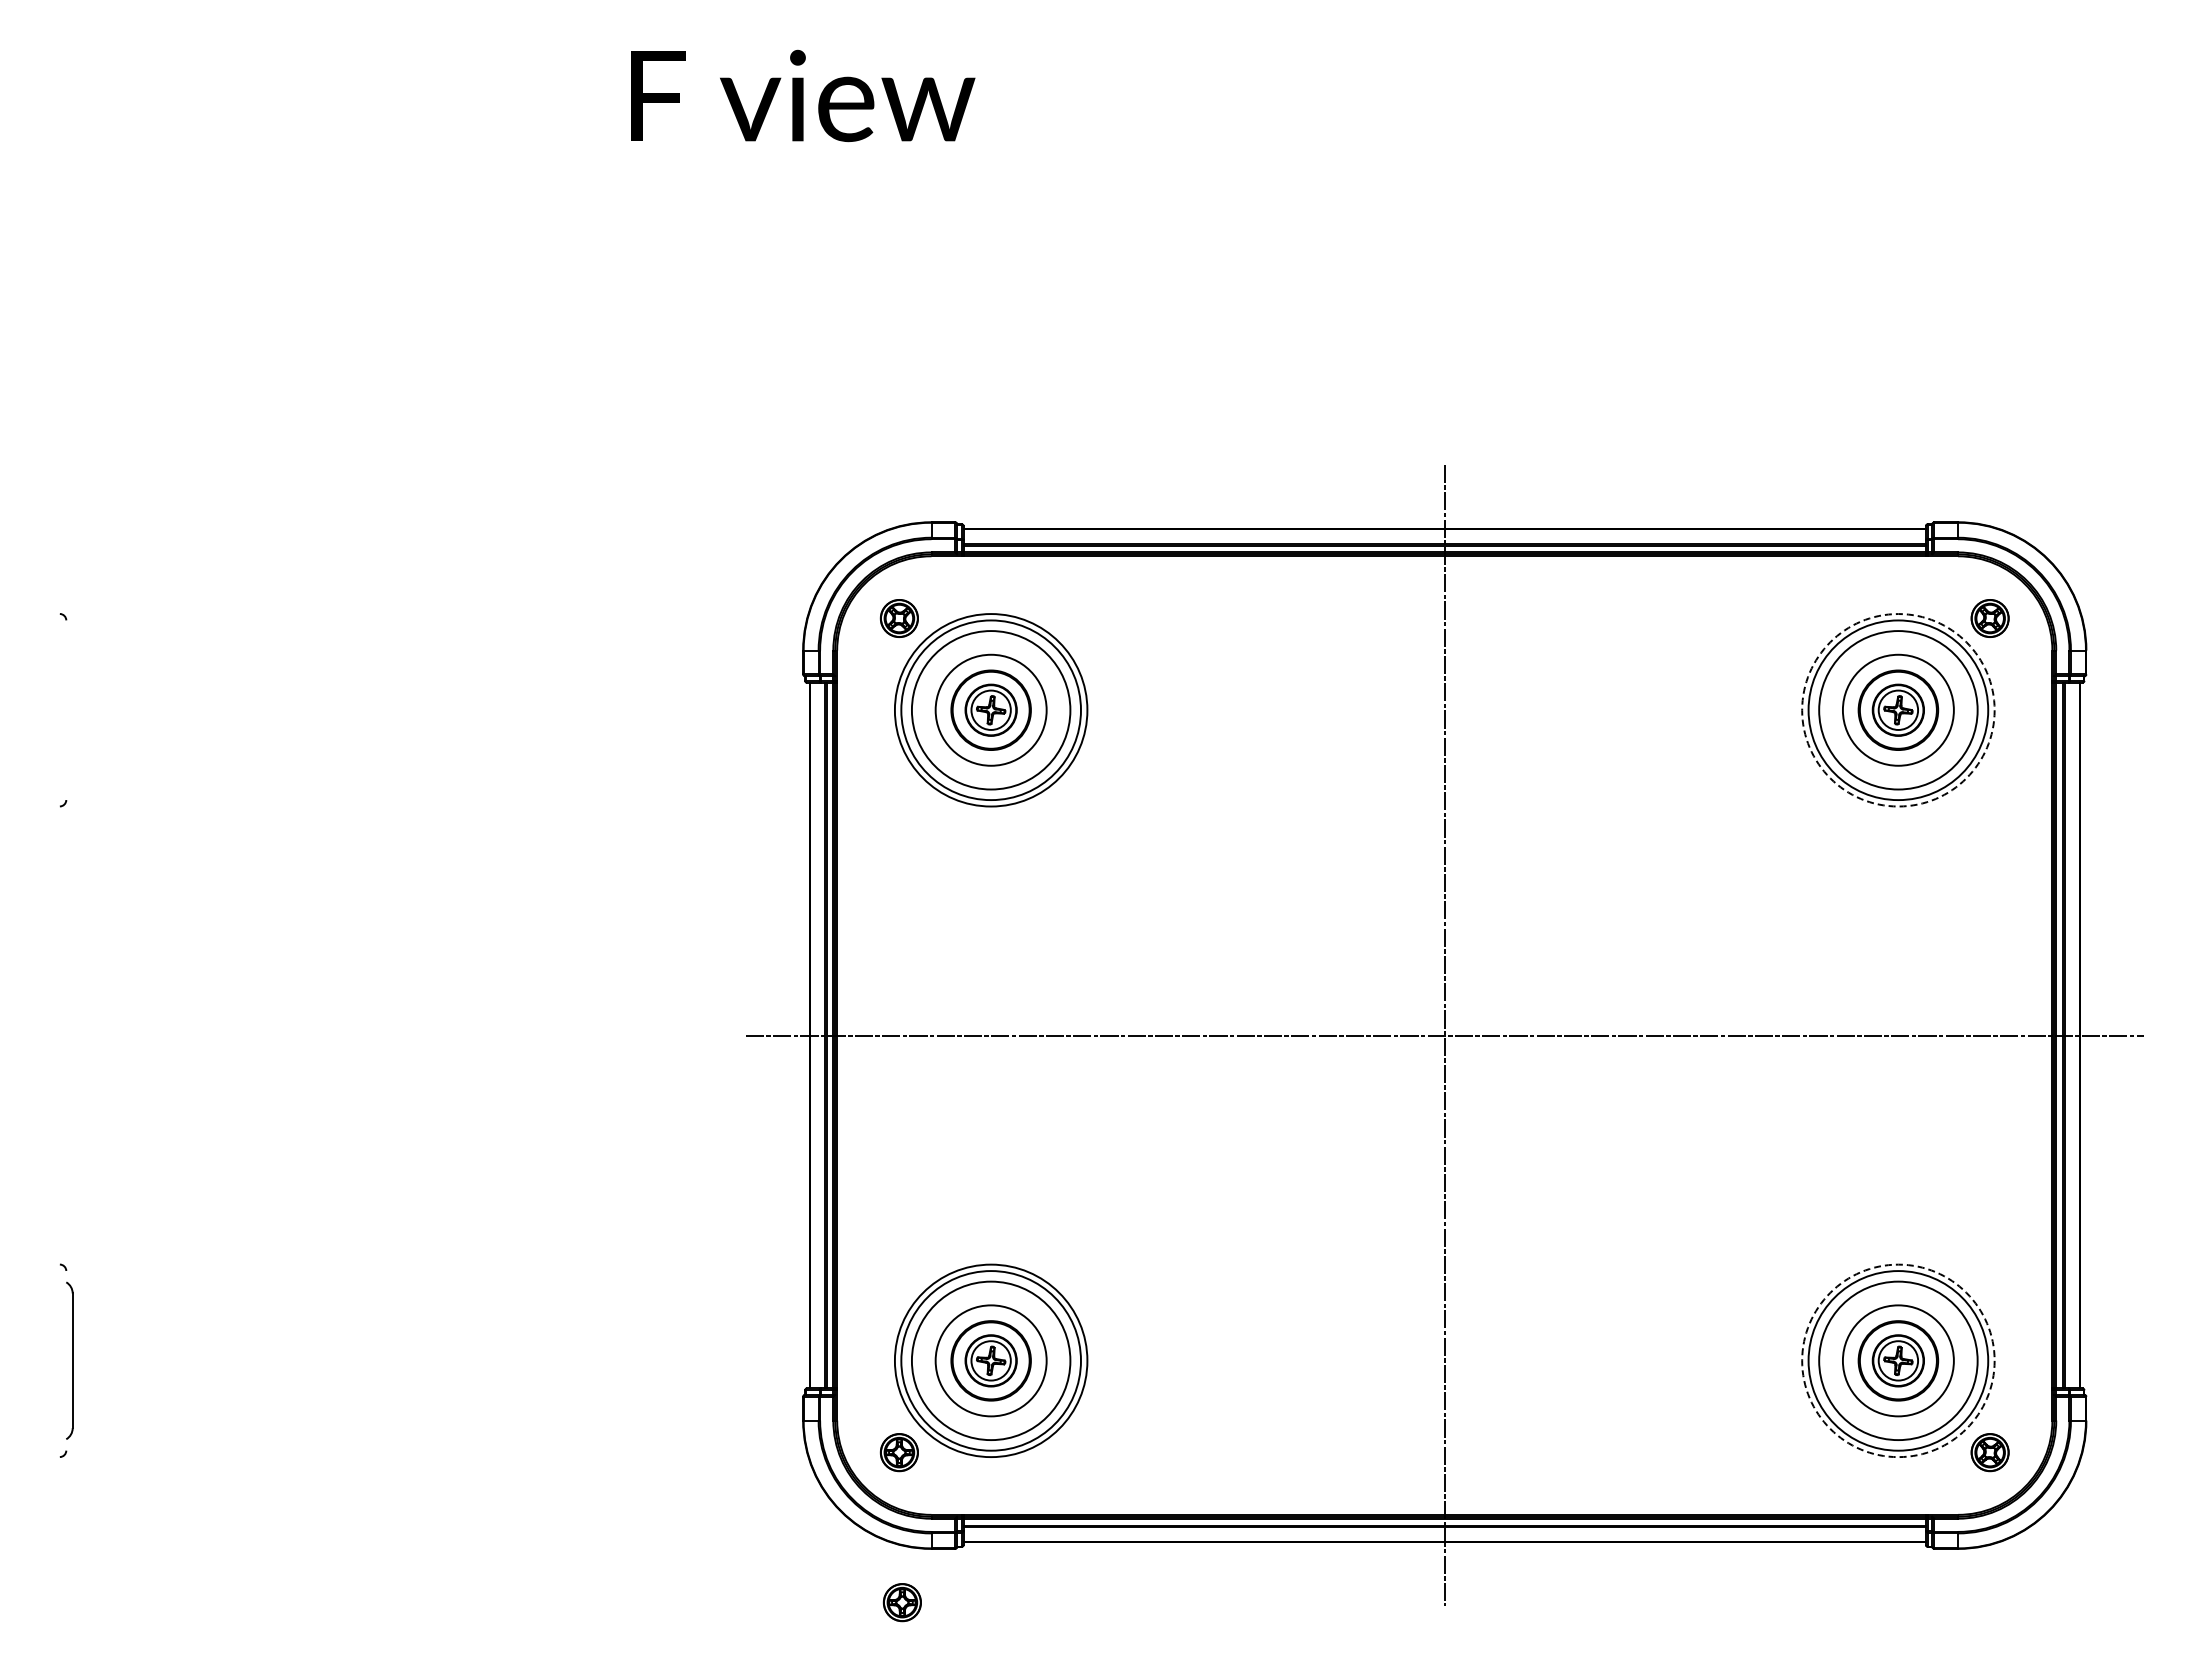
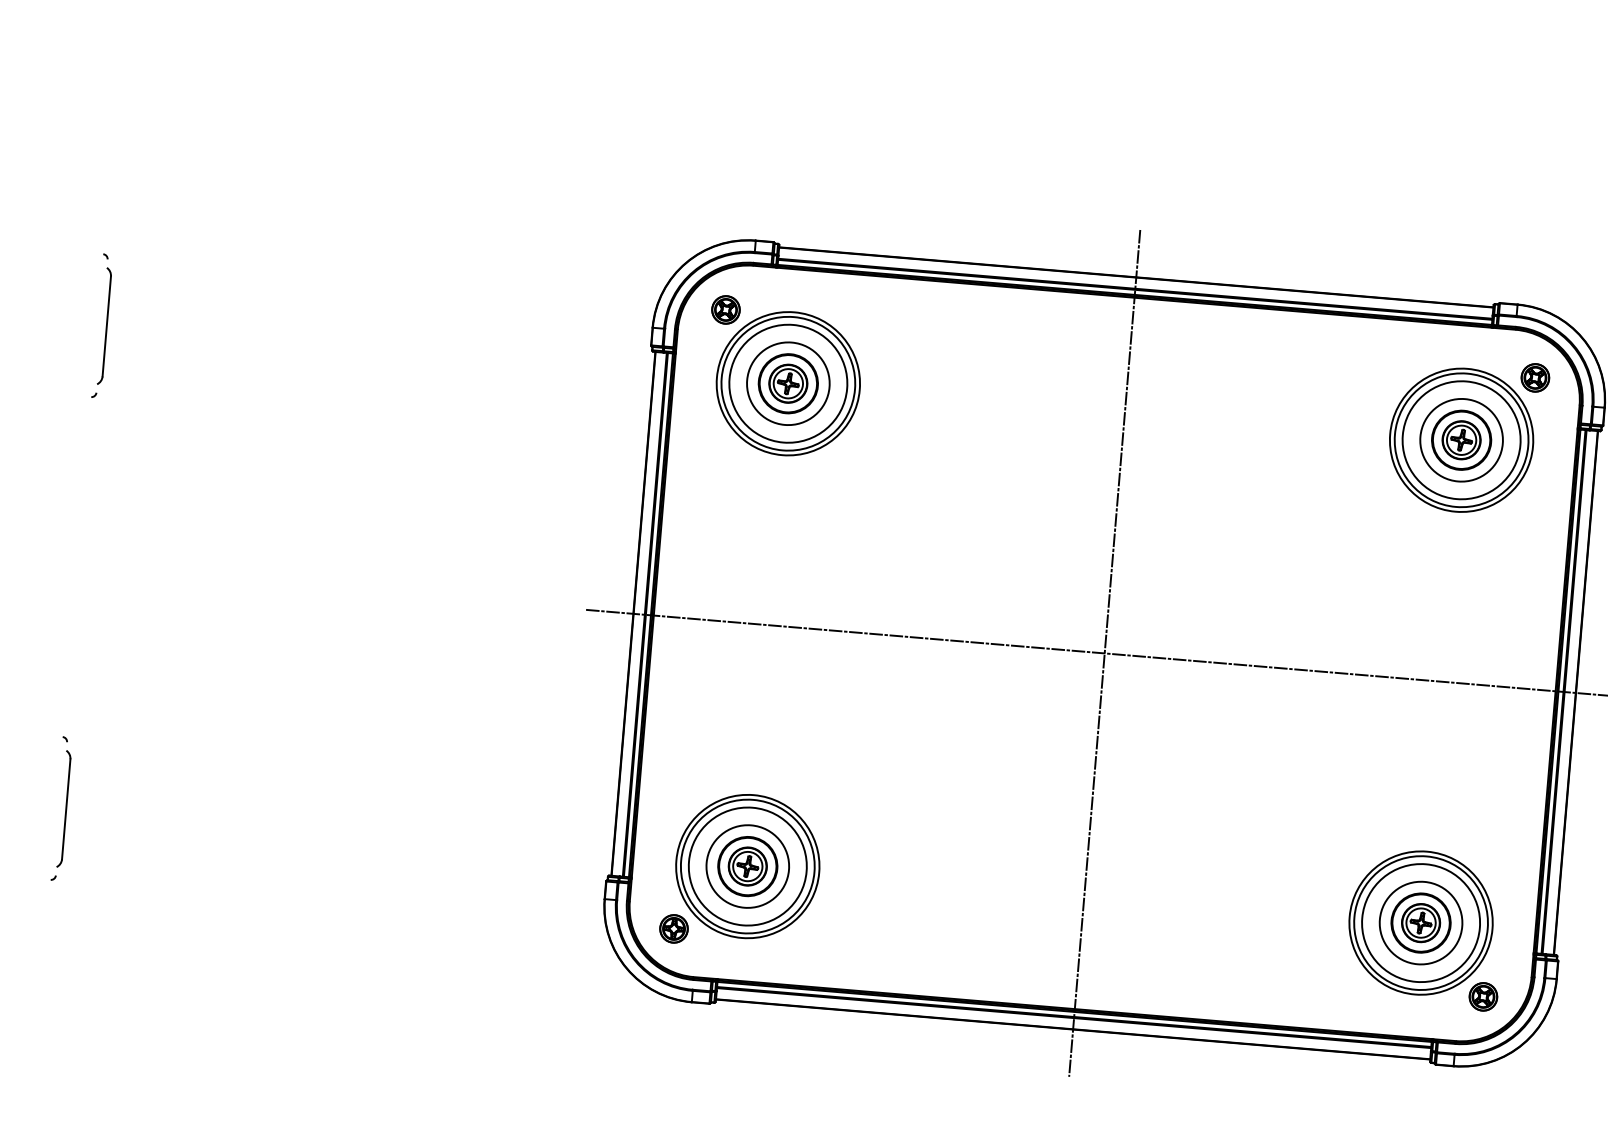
part: (69, 710) -> (104, 326), added
circle: (1898, 710) -> (1461, 440), dashed -> solid
circle: (1898, 1360) -> (1421, 922), dashed -> solid
part: (901, 1602) -> (666, 1040), removed

